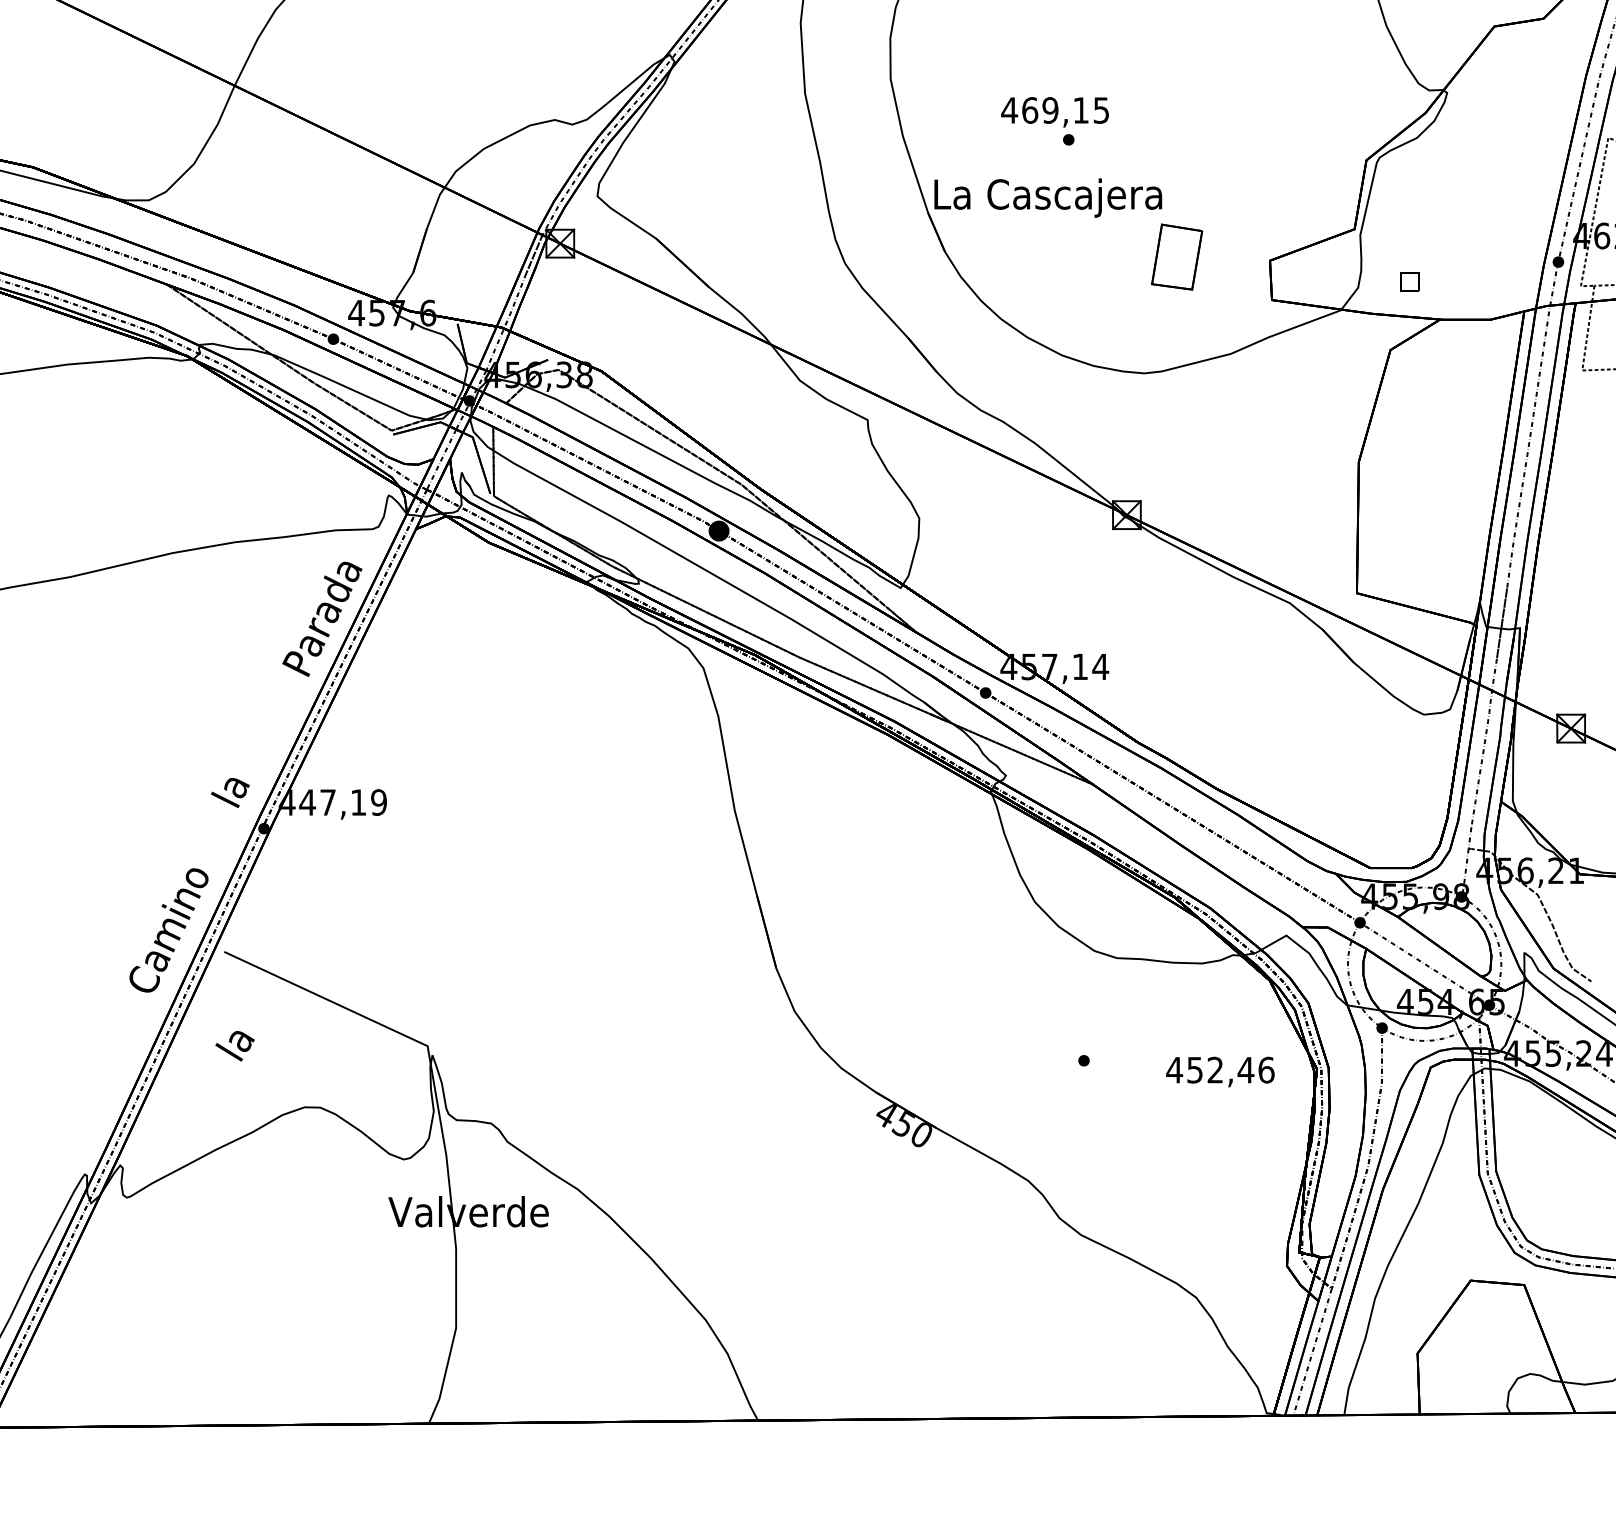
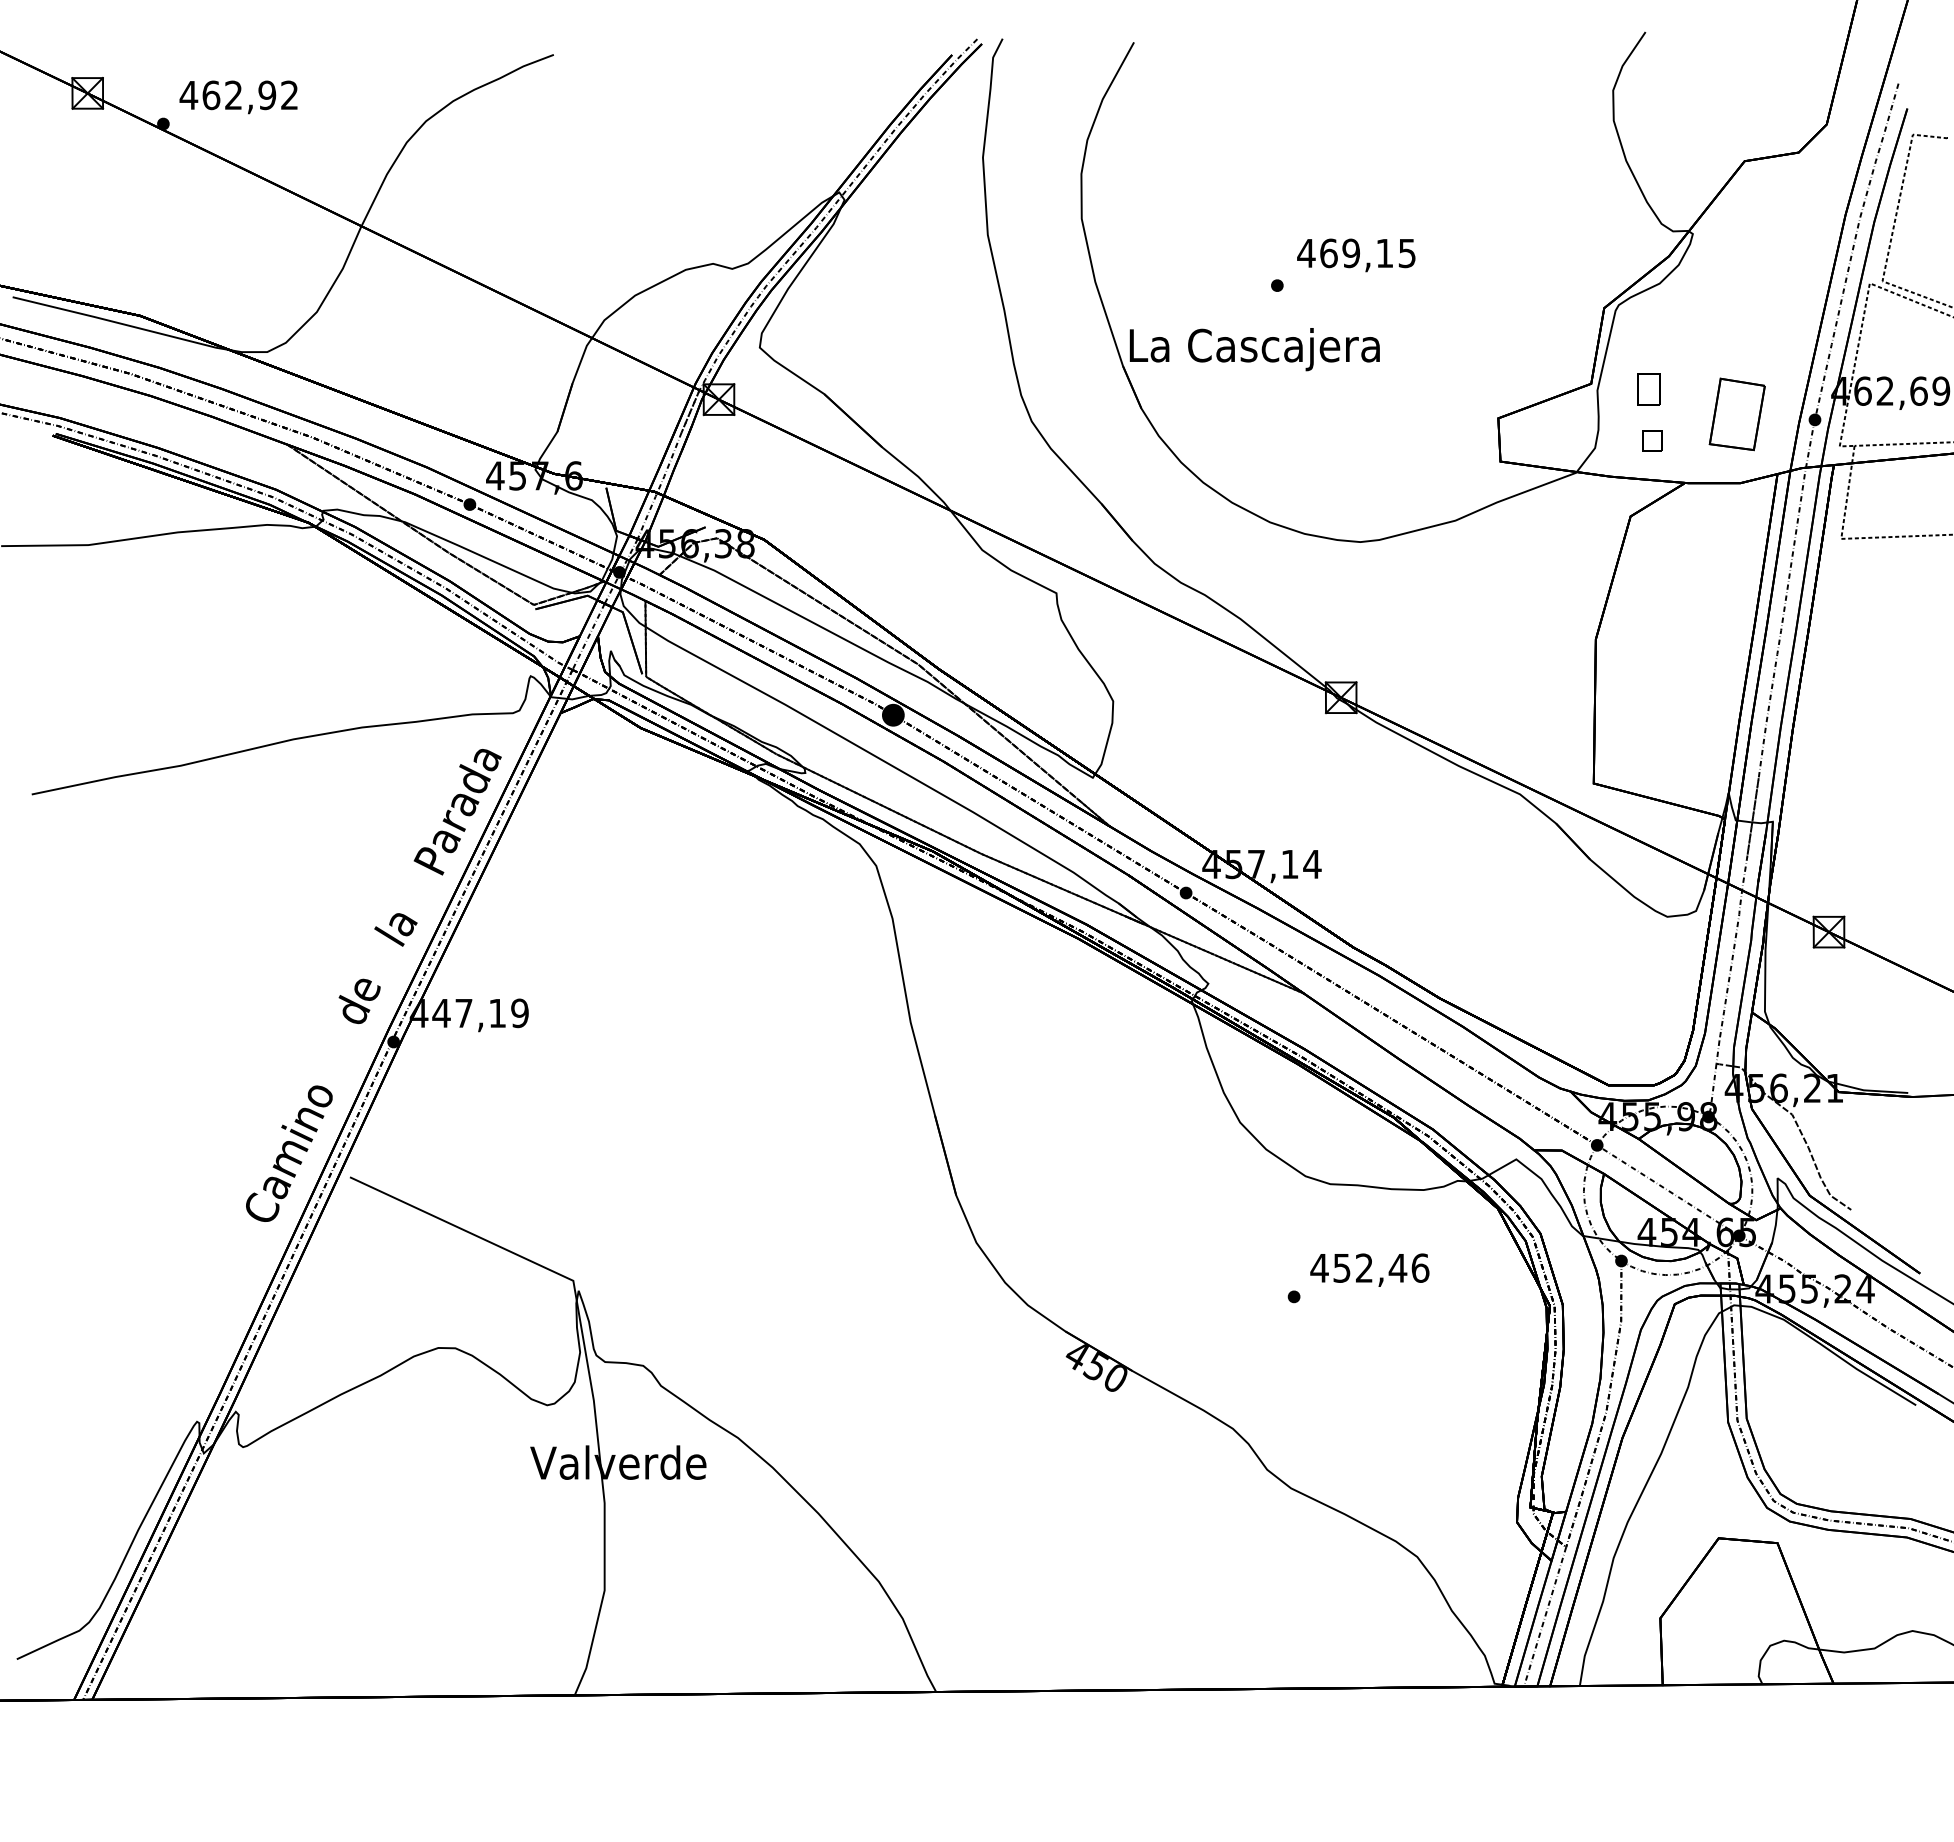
text: (1055, 112) -> (1356, 255), moved
part: (1406, 234) -> (1648, 389), added
part: (1176, 257) -> (1736, 414), moved
text: (231, 791) -> (357, 1001), la -> de
text: (234, 1045) -> (395, 929), moved
text: (1220, 1071) -> (1369, 1269), moved

